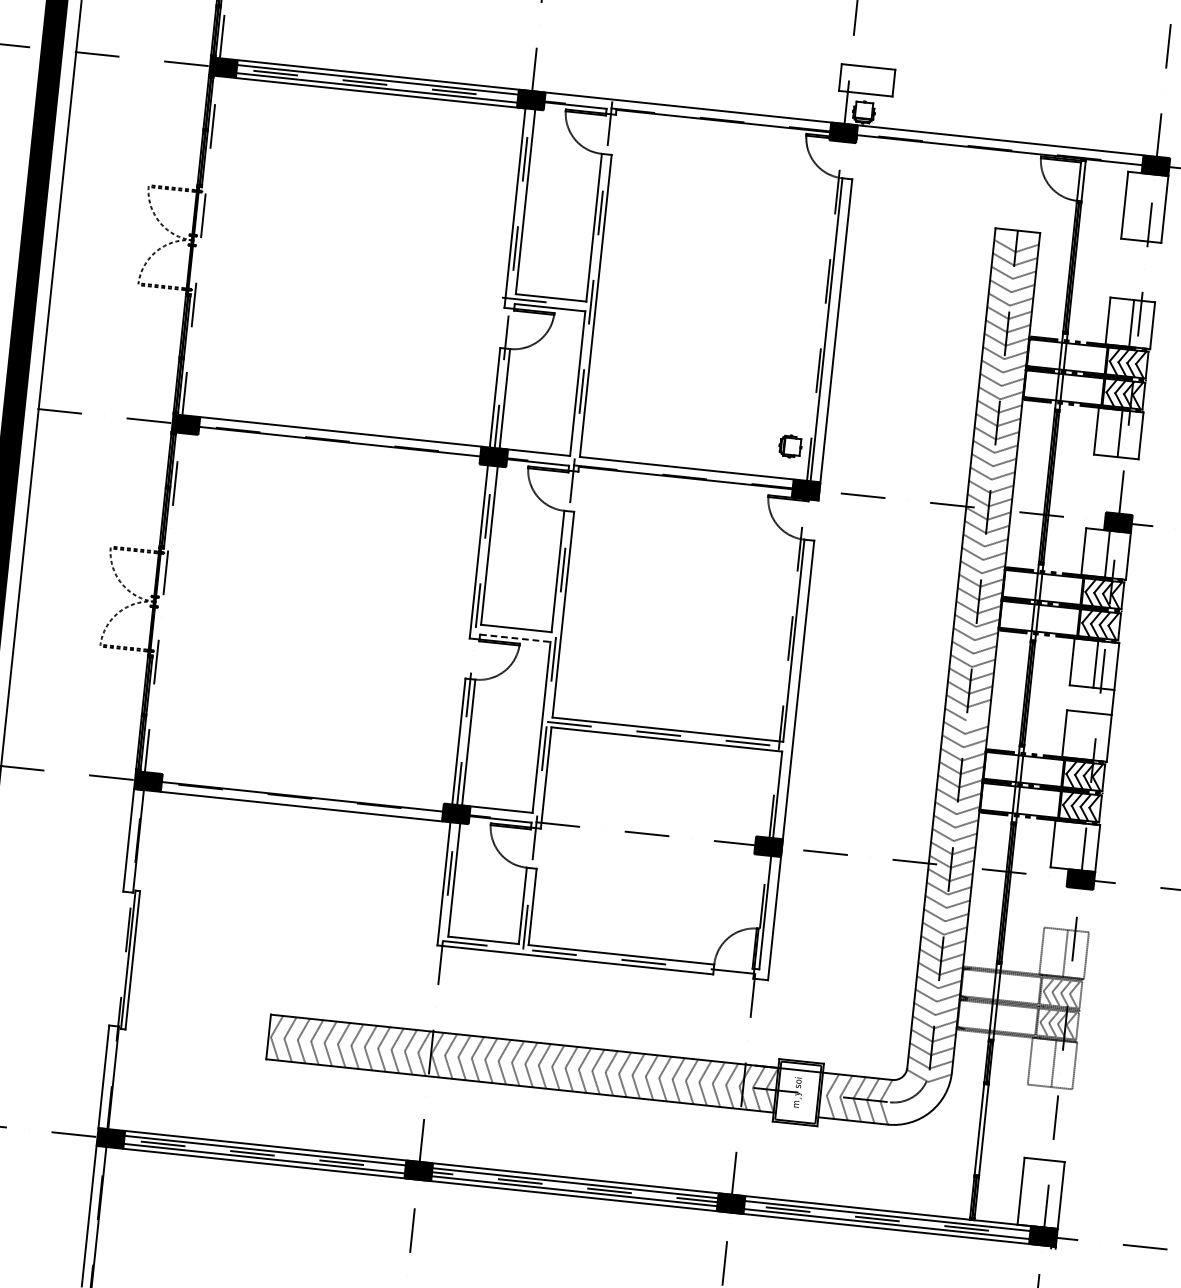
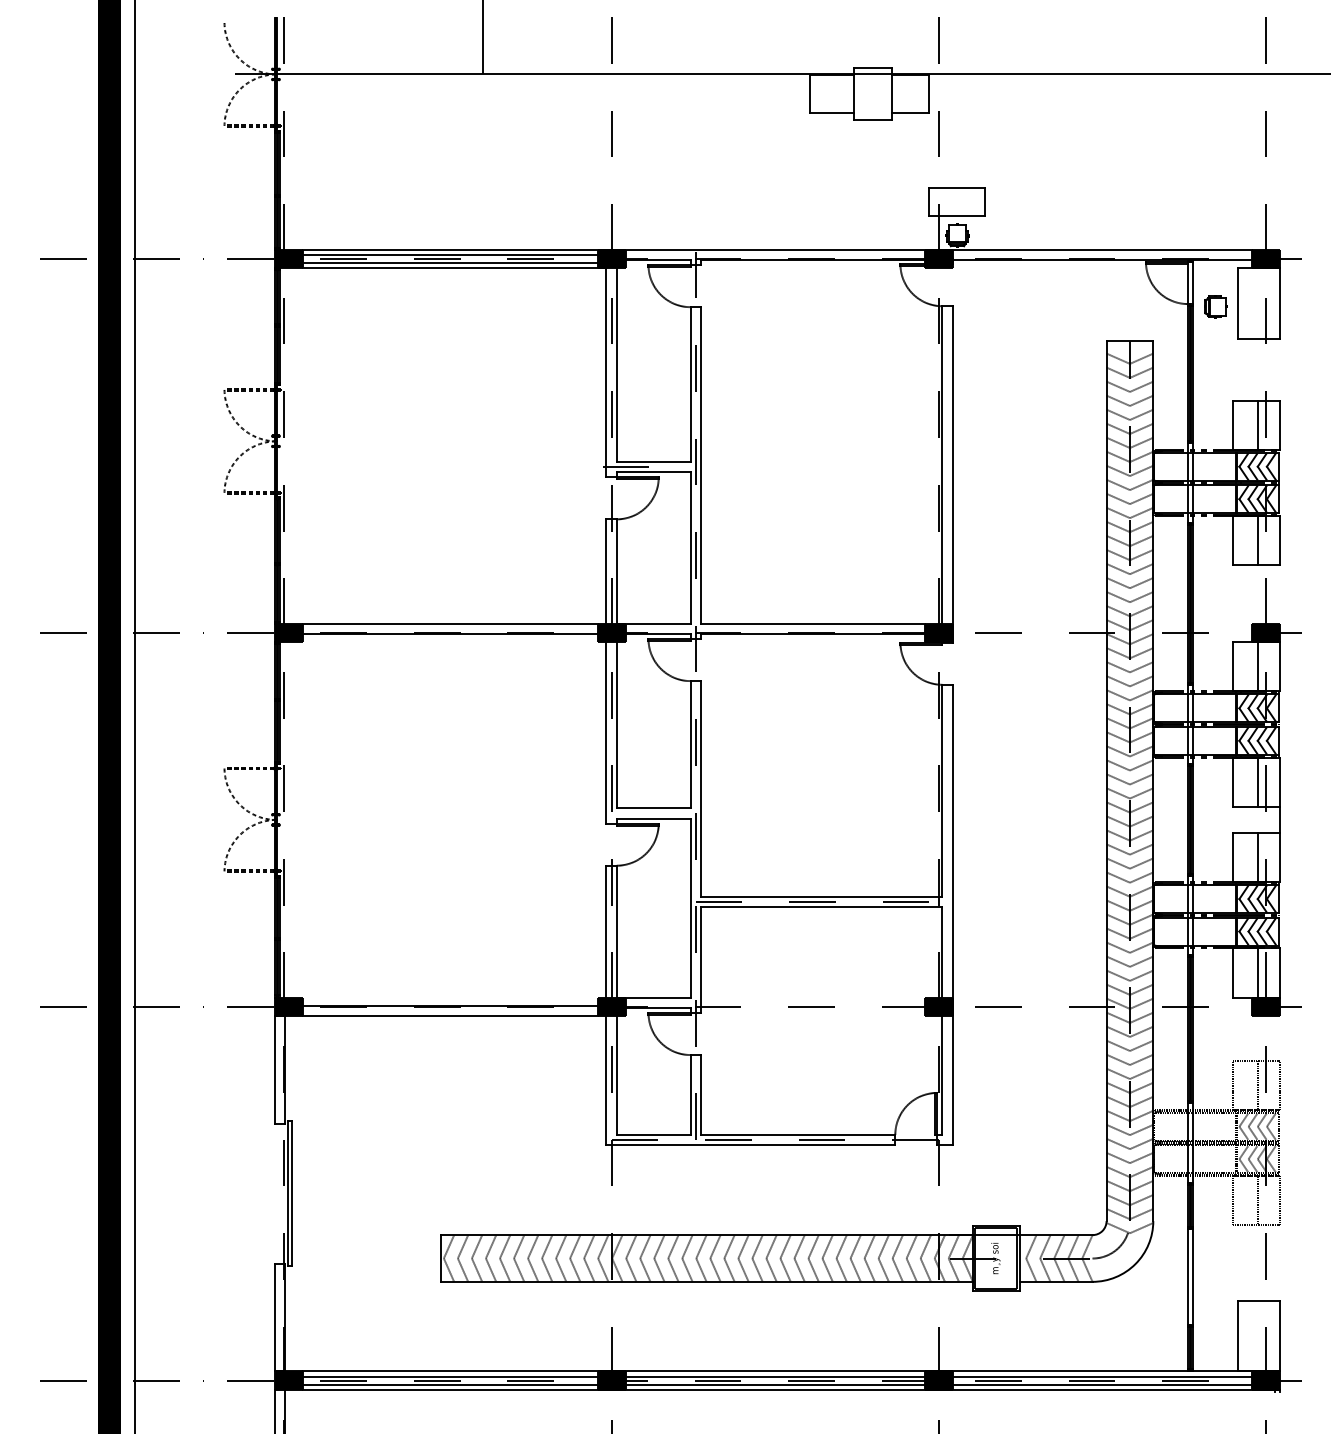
part: (790, 446) -> (1215, 306), moved
line: (515, 638) -> (653, 818), dashed -> solid
line: (977, 716) -> (1141, 849), added
line: (1087, 736) -> (1257, 857), added
line: (1076, 845) -> (1257, 972), added

